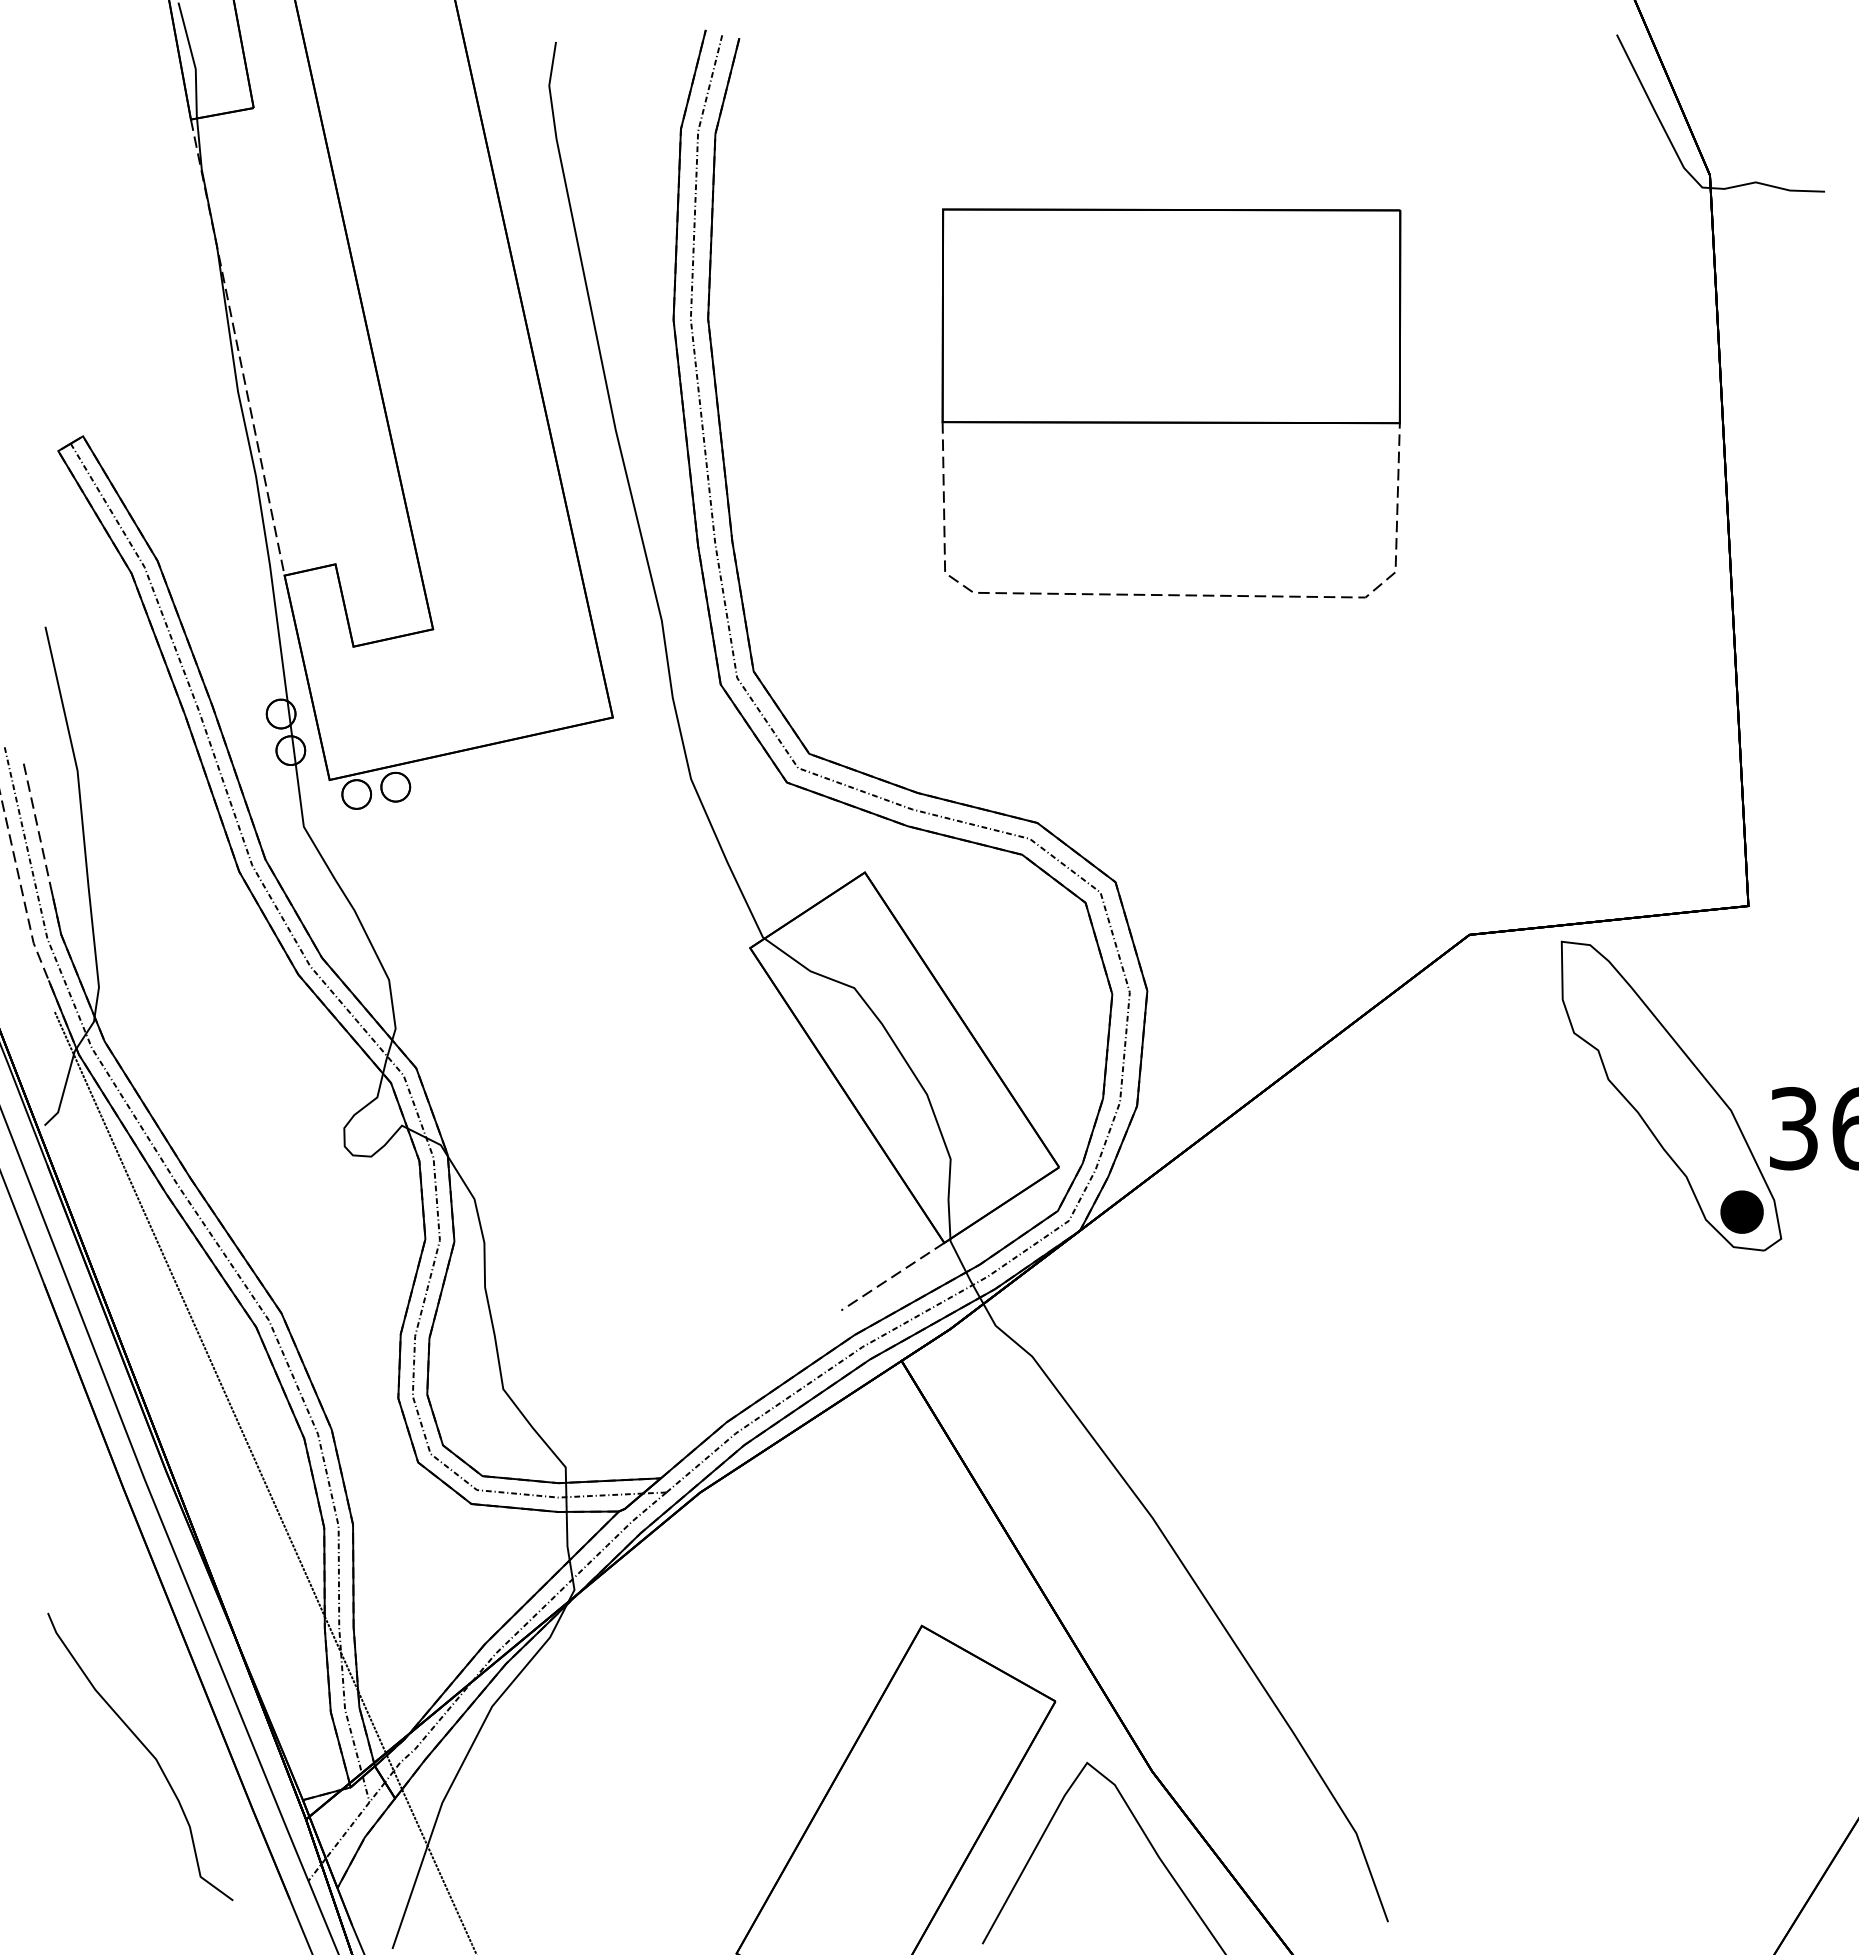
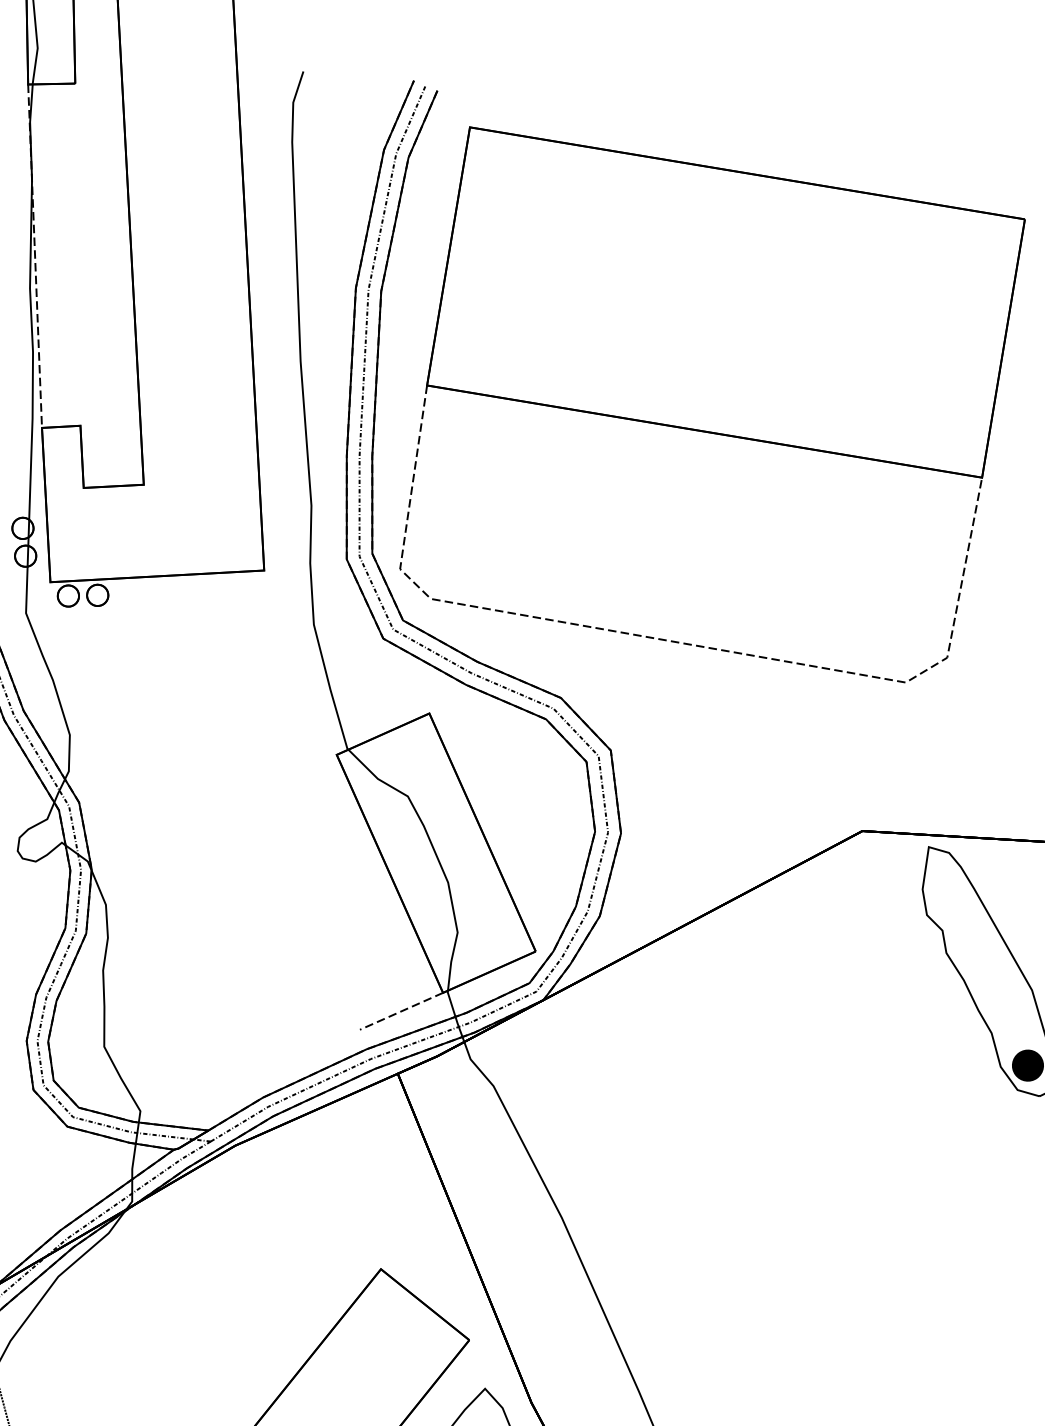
part: (1171, 403) -> (708, 408), size x1.67

